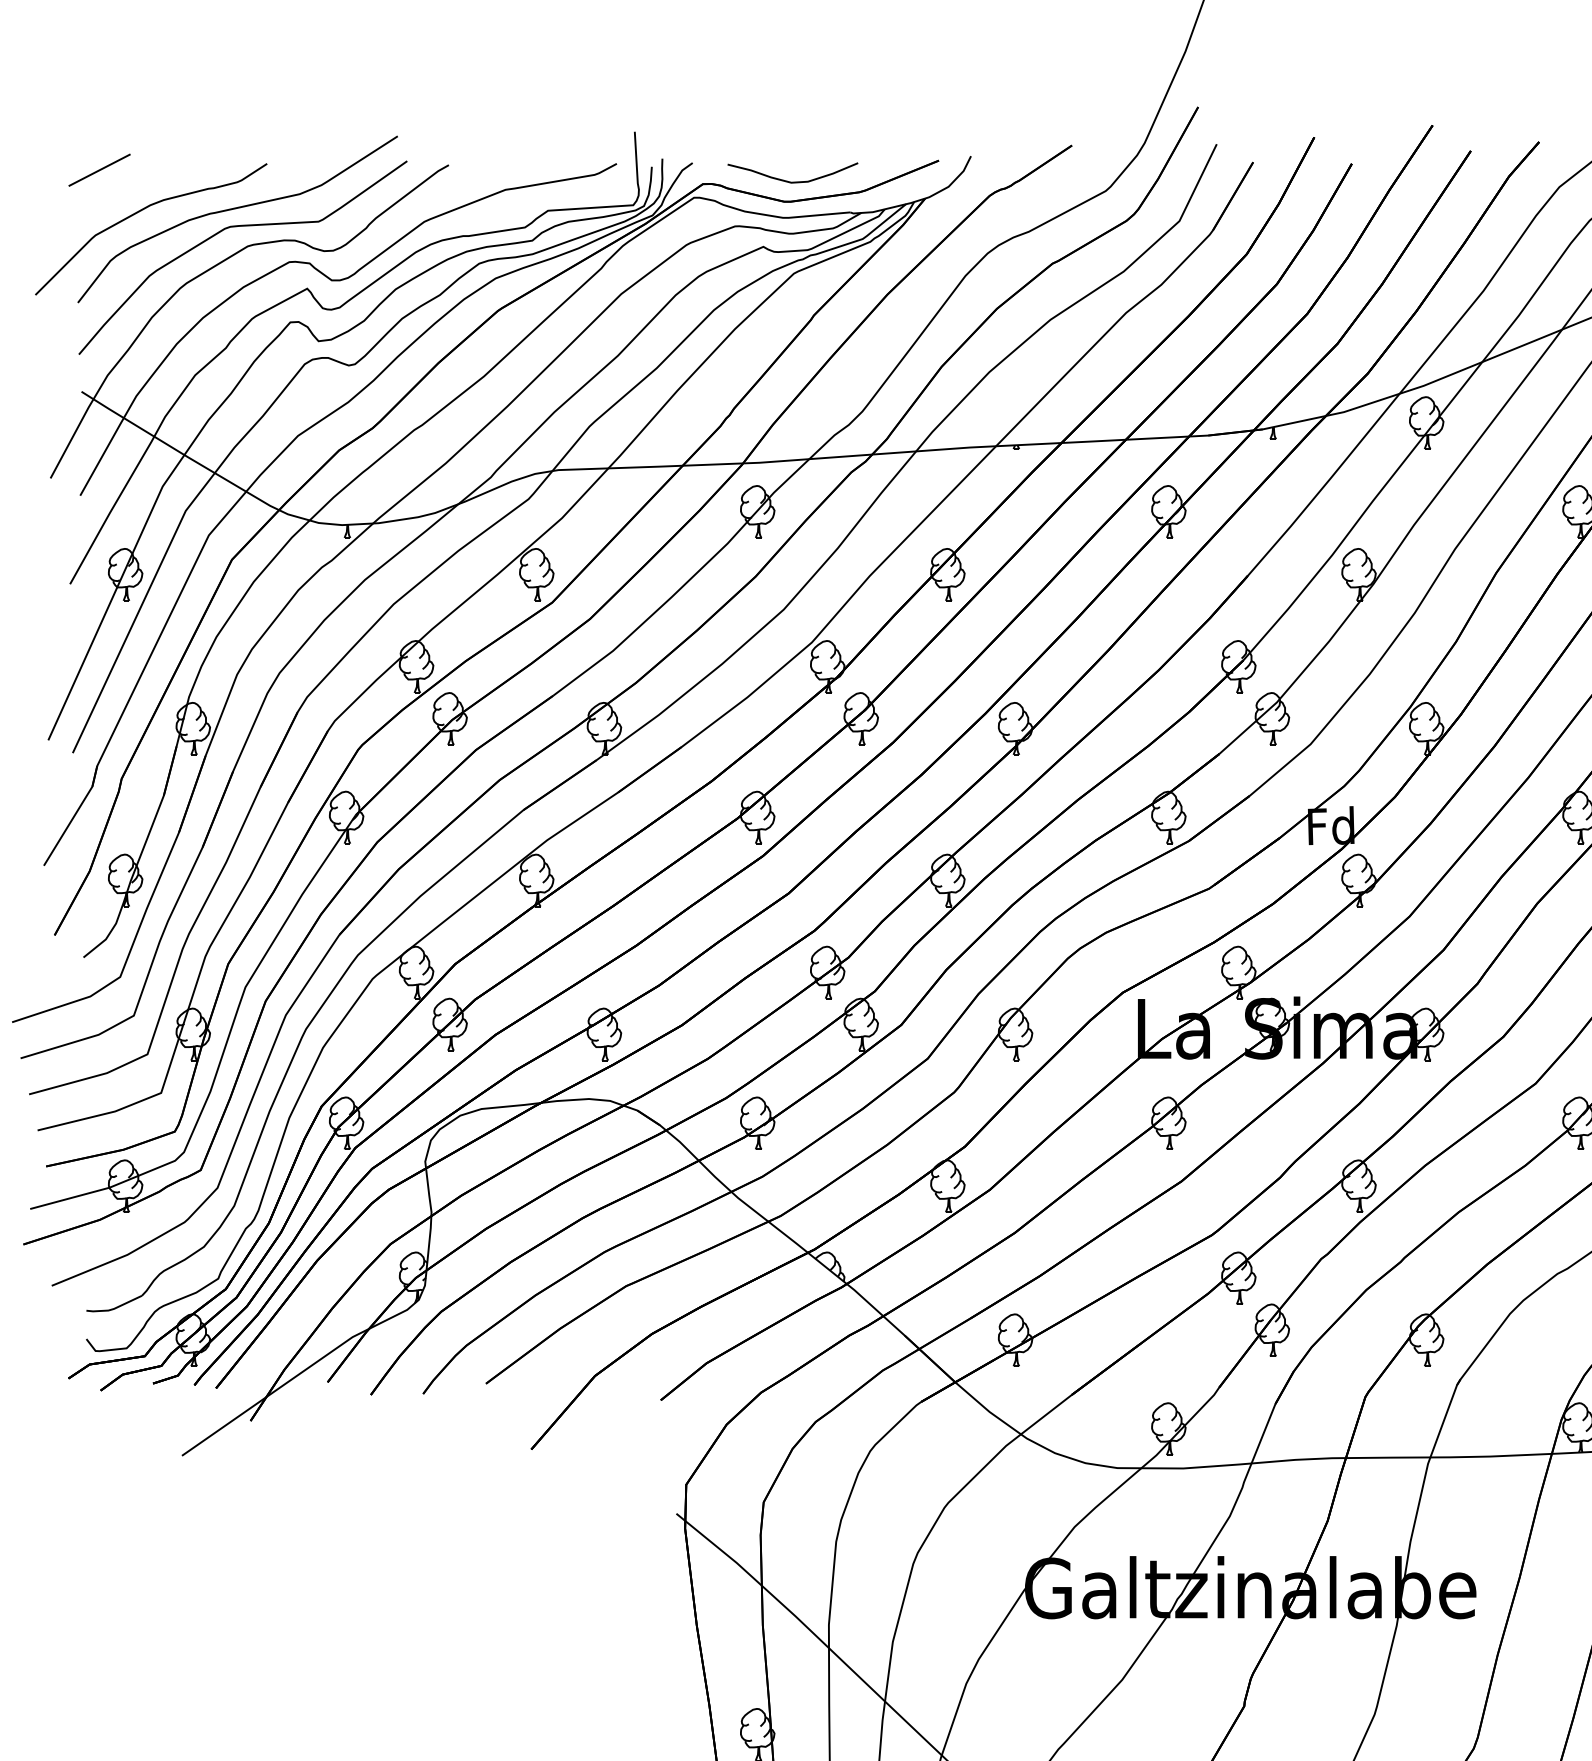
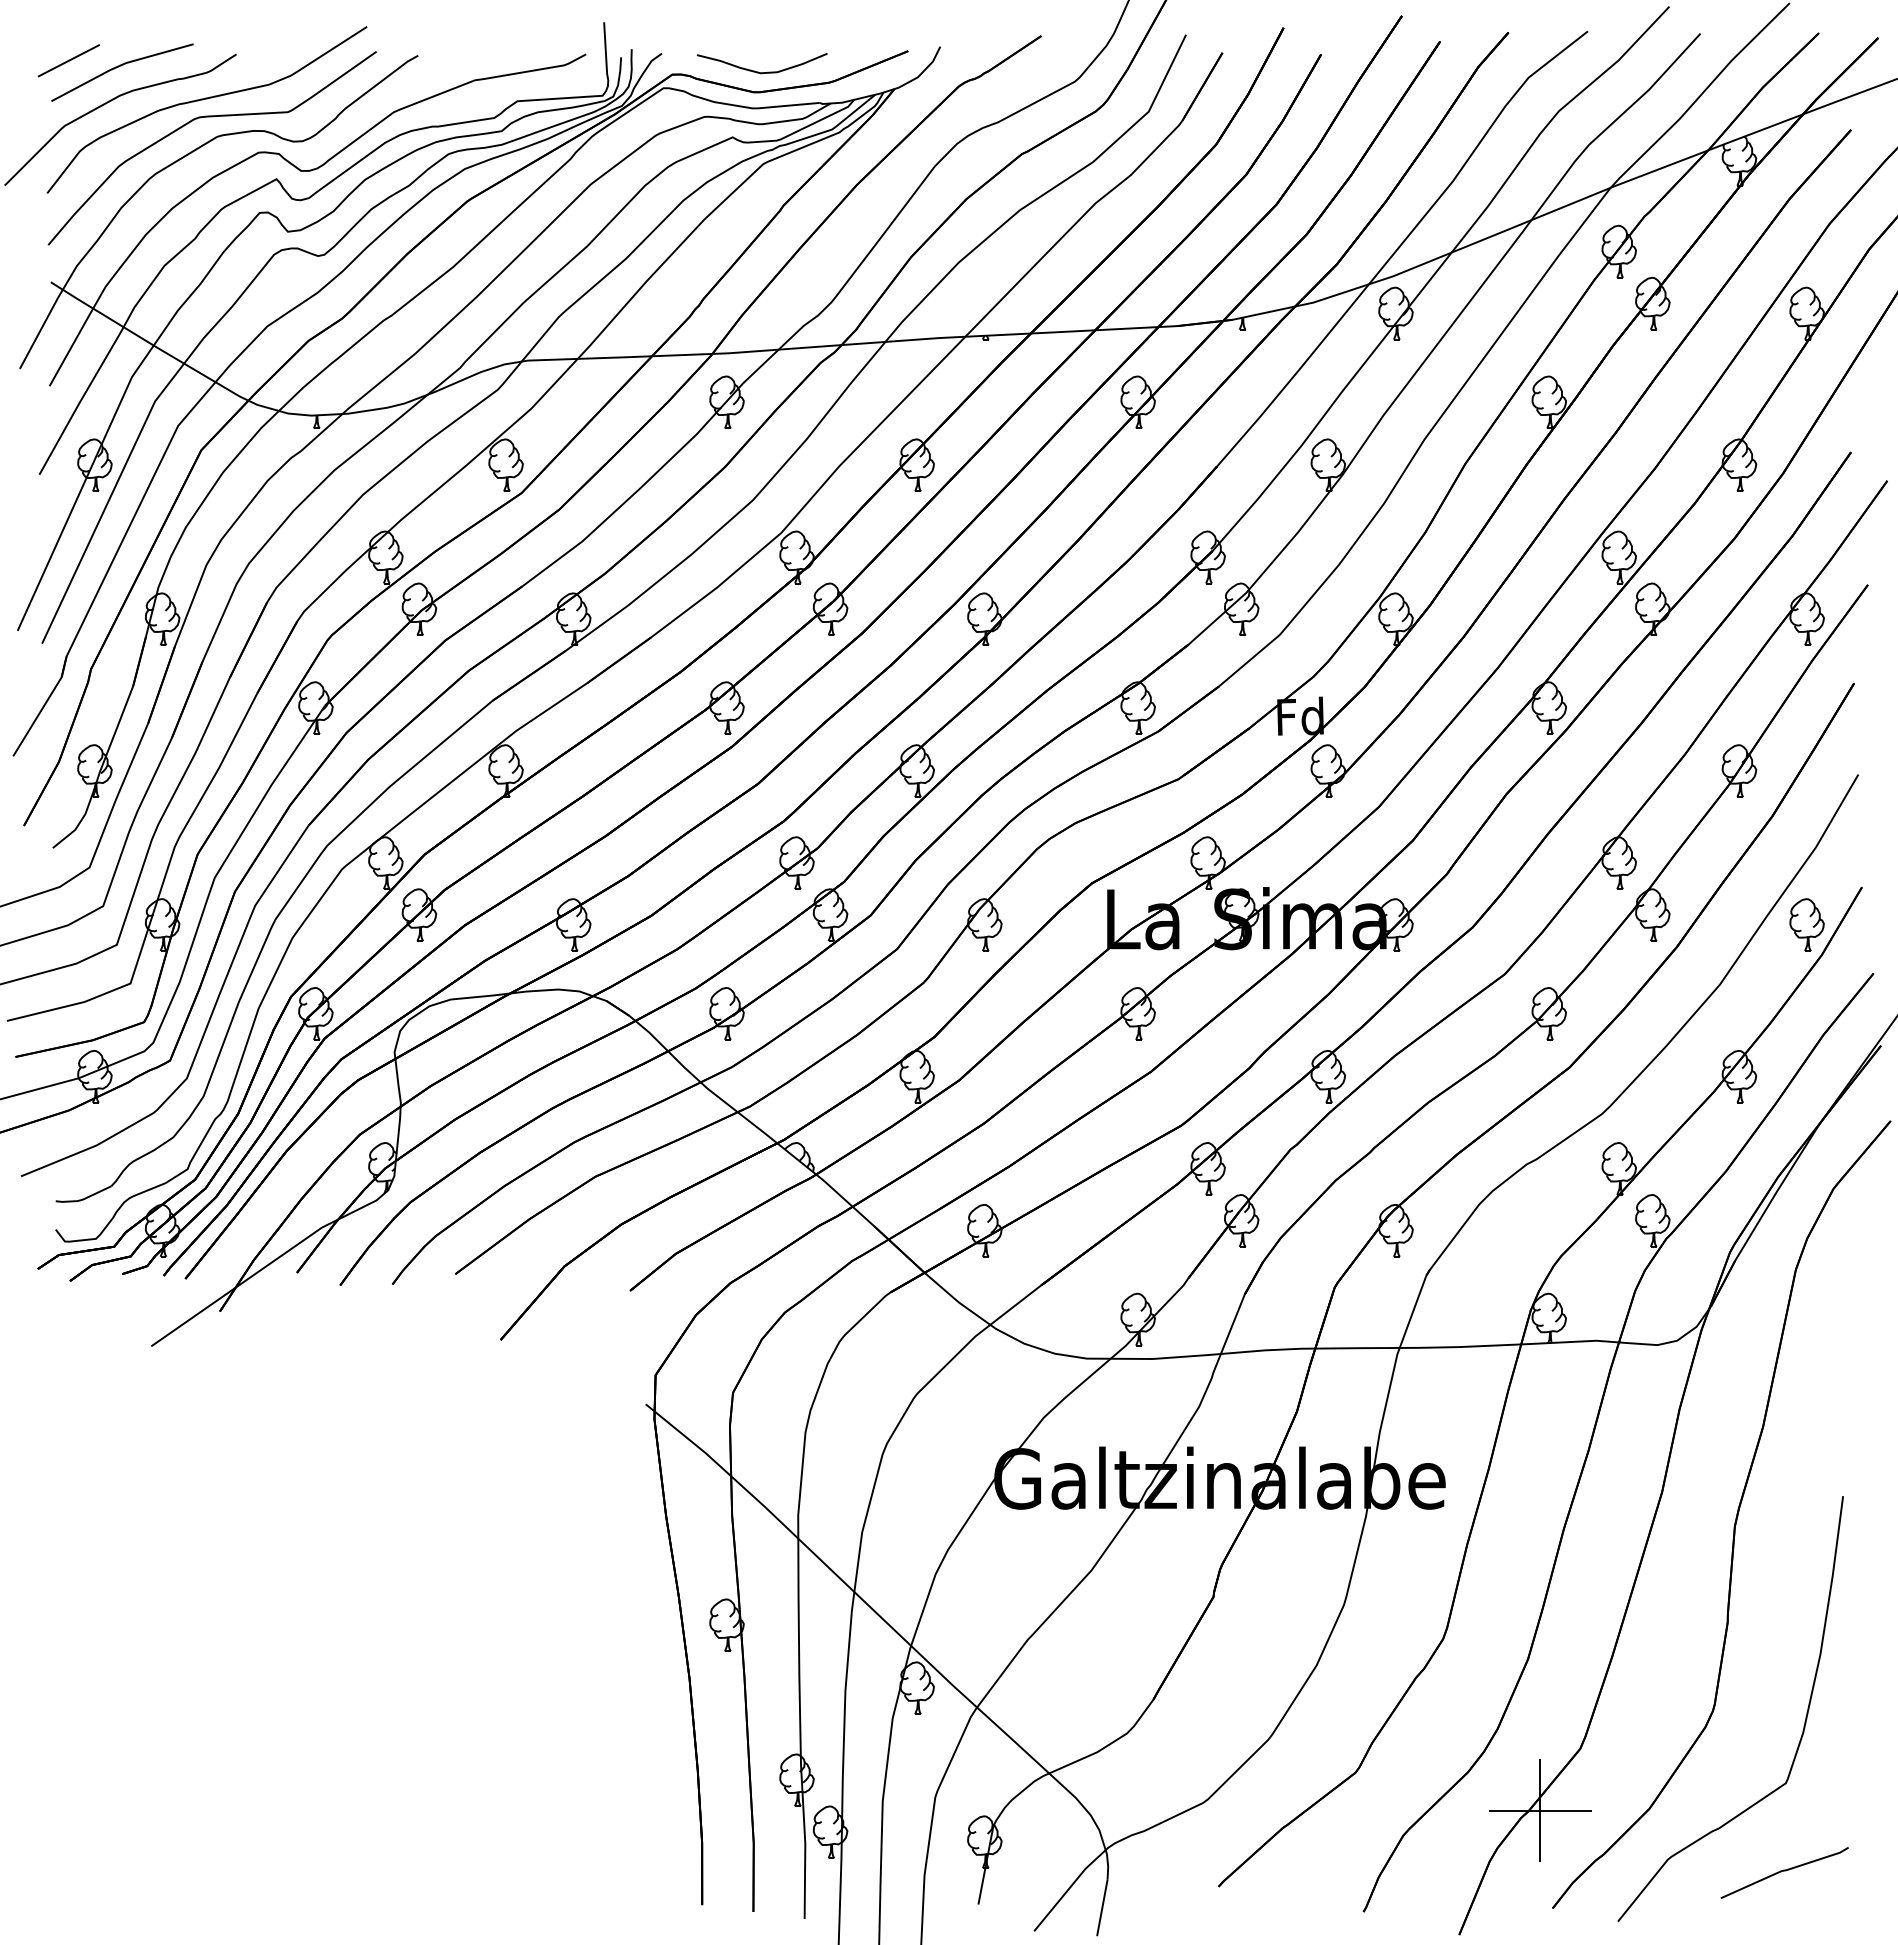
line: (152, 175) -> (121, 66), added

